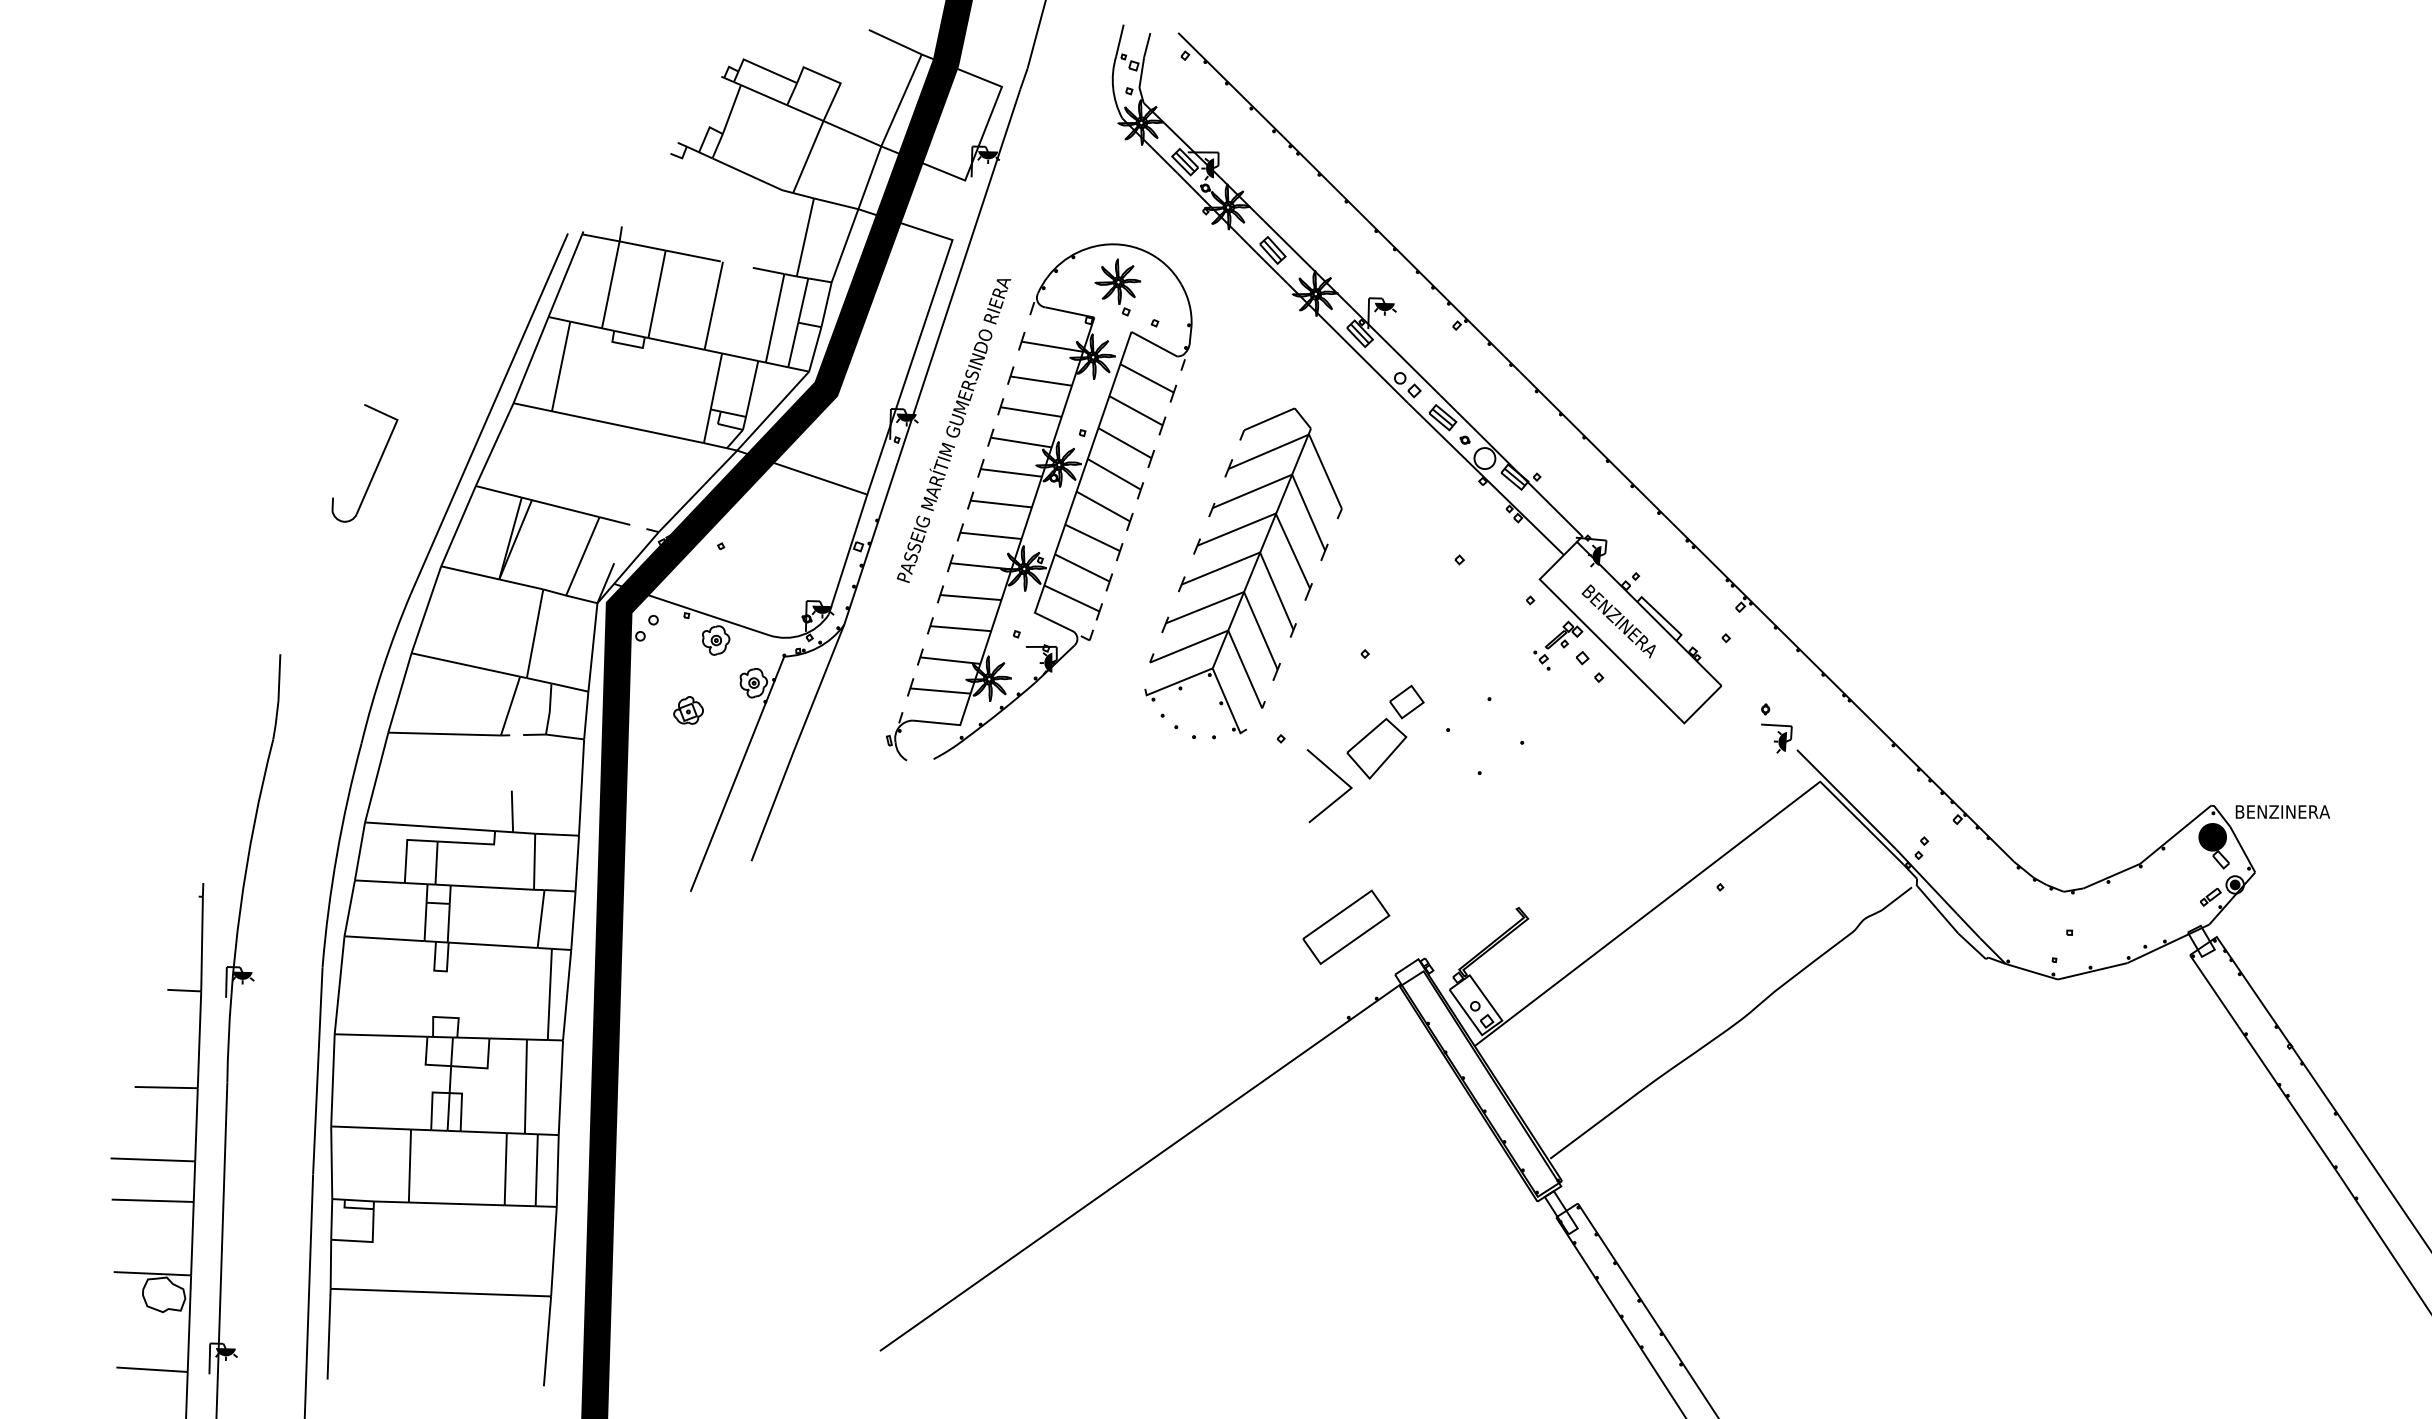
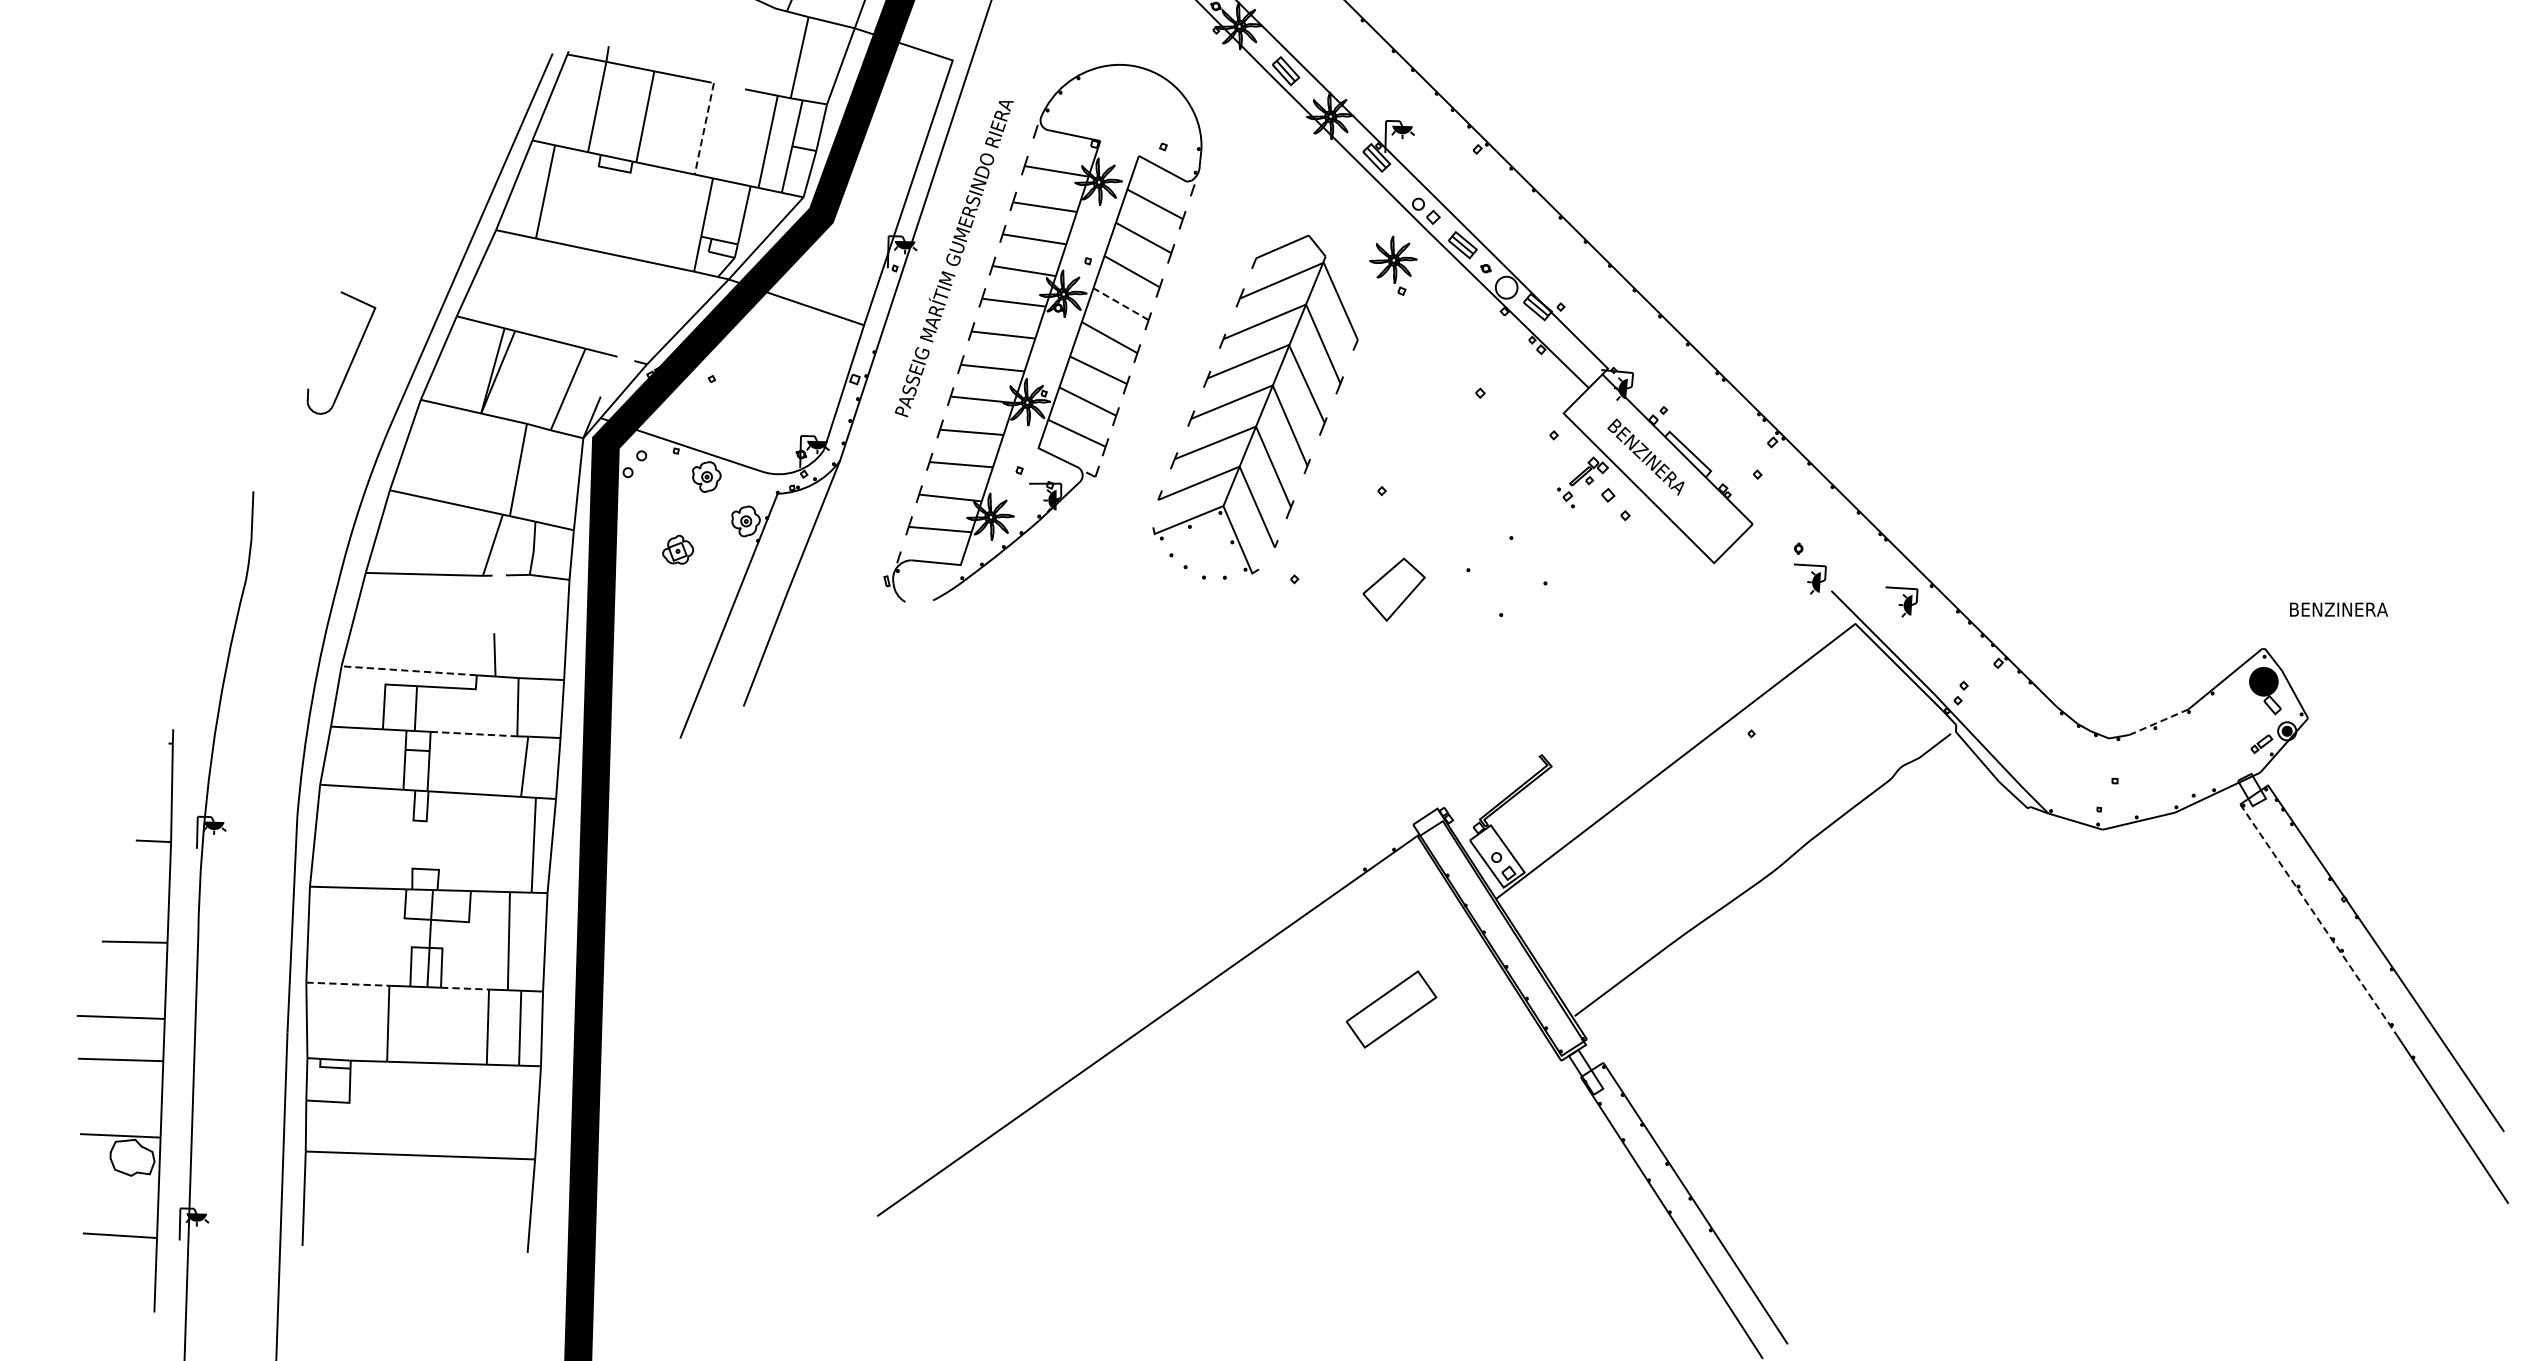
part: (1117, 287) -> (1392, 265), moved
line: (713, 305) -> (704, 128), solid -> dashed
part: (375, 468) -> (352, 358), moved
line: (1114, 474) -> (1121, 304), solid -> dashed
part: (1406, 701) -> (1425, 540), removed
part: (1864, 760) -> (1901, 601), added
line: (1337, 777) -> (1353, 619), removed
text: (2282, 811) -> (2338, 609), moved
line: (429, 826) -> (408, 670), solid -> dashed
line: (2111, 876) -> (2158, 722), solid -> dashed
line: (492, 887) -> (474, 733), solid -> dashed
part: (1346, 926) -> (1391, 1008), moved
line: (2265, 1065) -> (2318, 919), solid -> dashed
line: (371, 1127) -> (348, 983), solid -> dashed
line: (484, 1132) -> (465, 988), solid -> dashed

